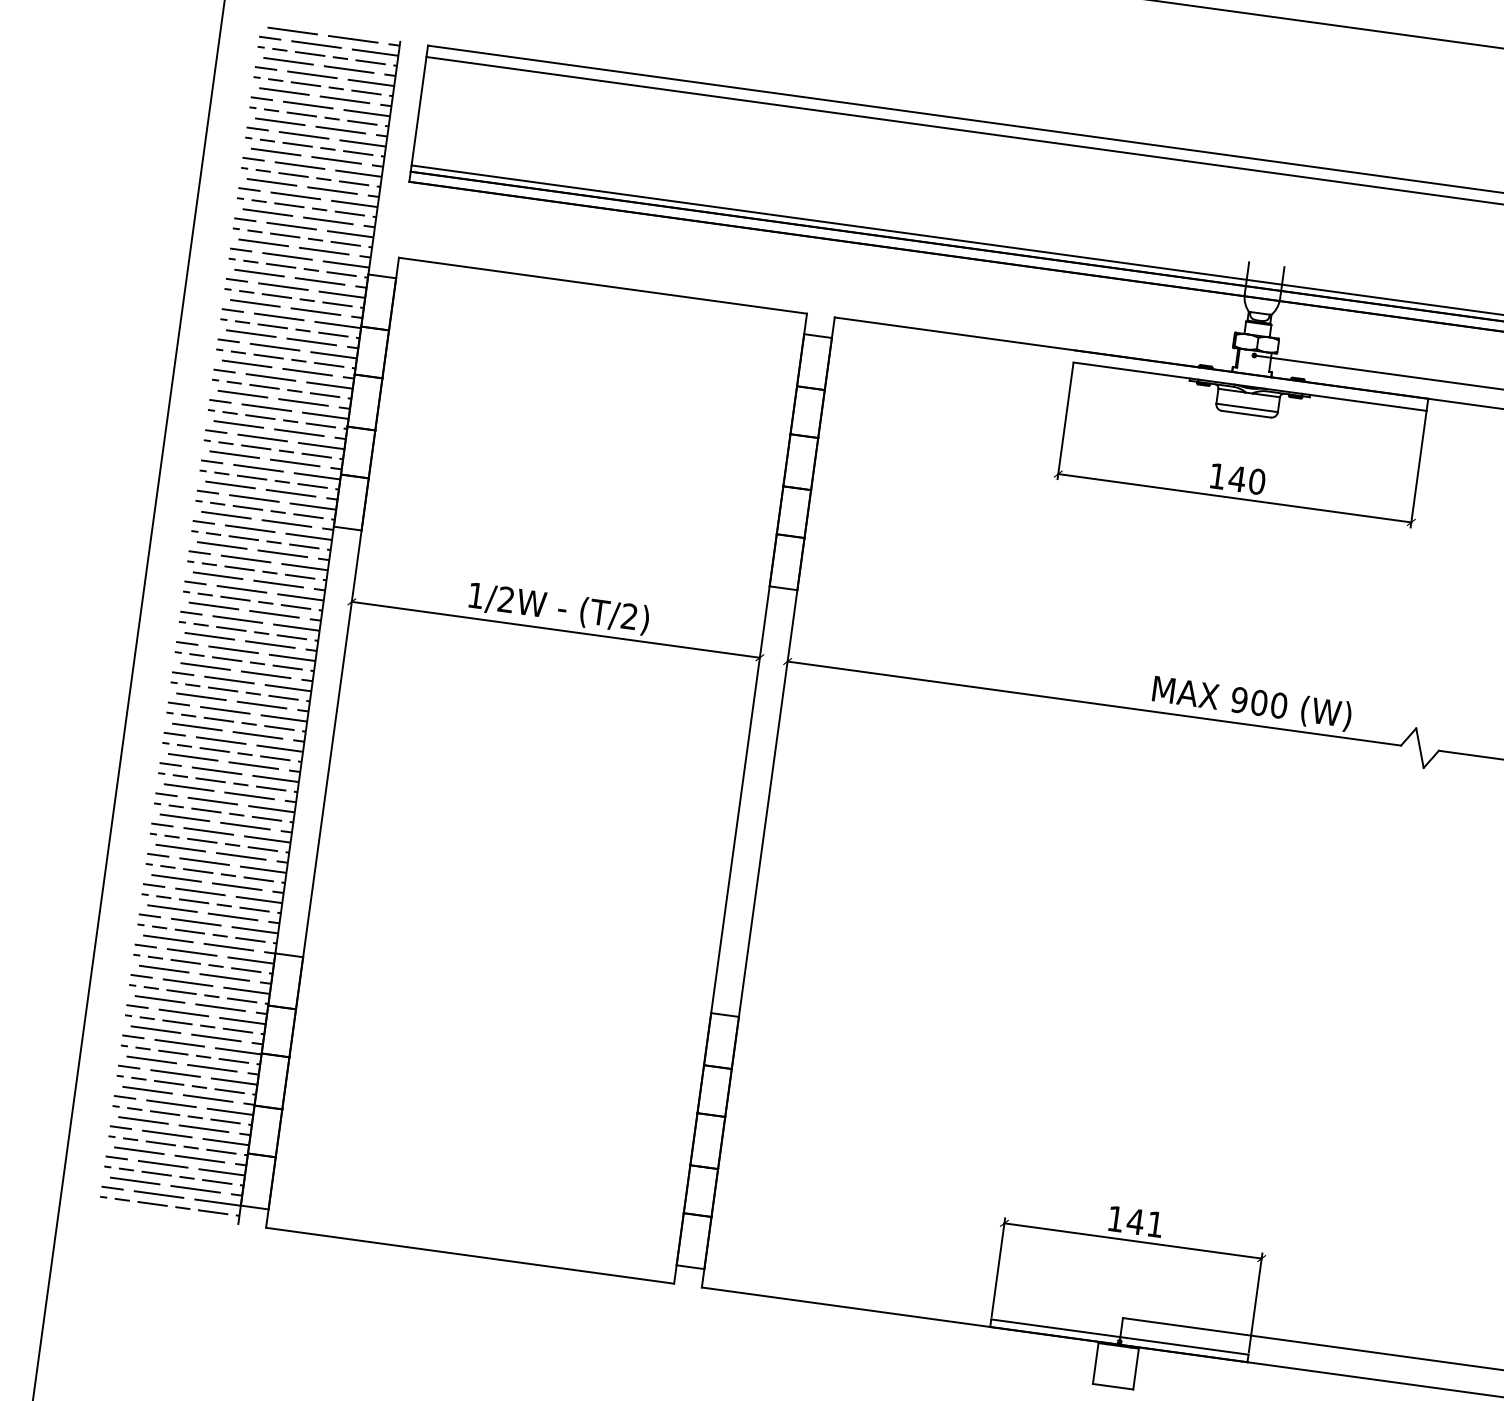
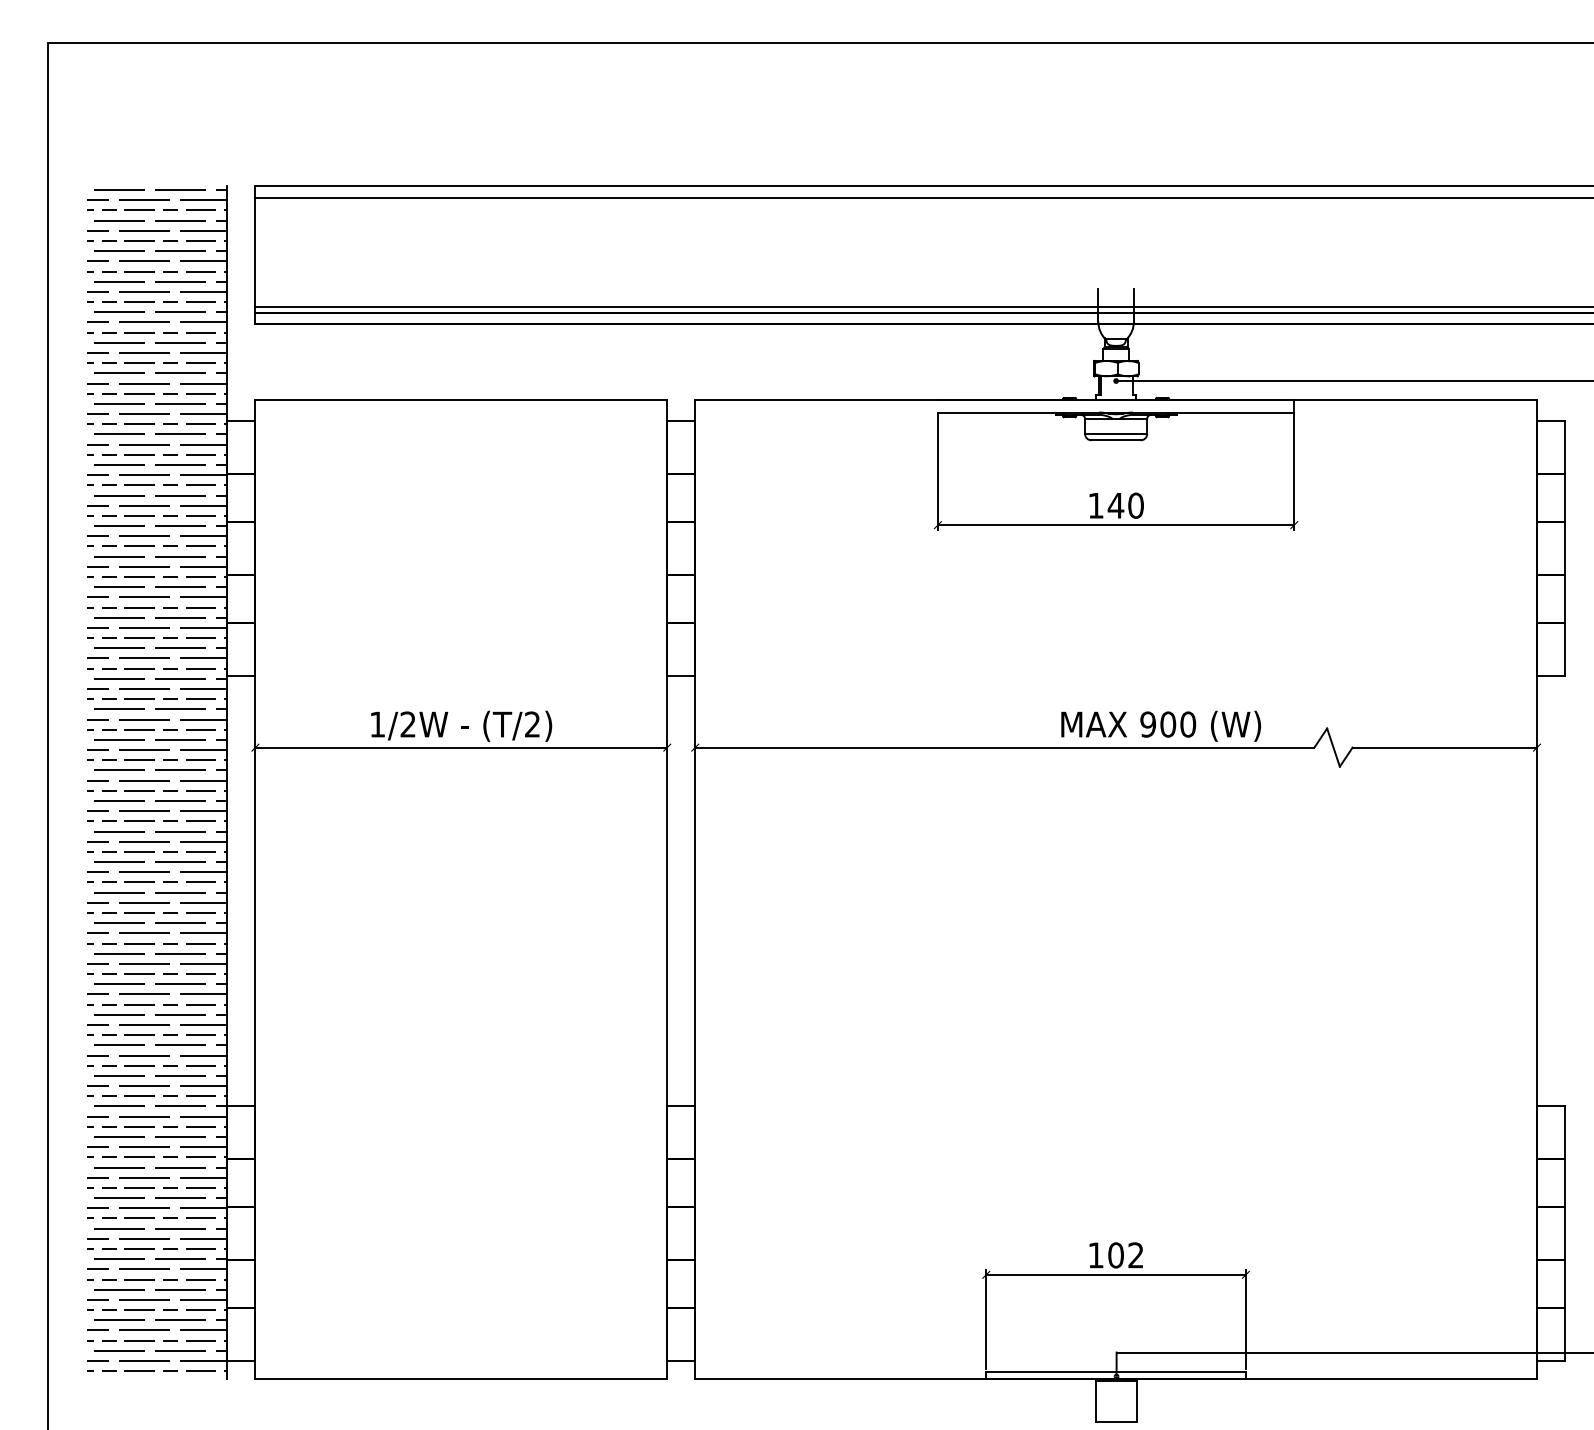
text: (1144, 1223) -> (1125, 1255), 141 -> 102

